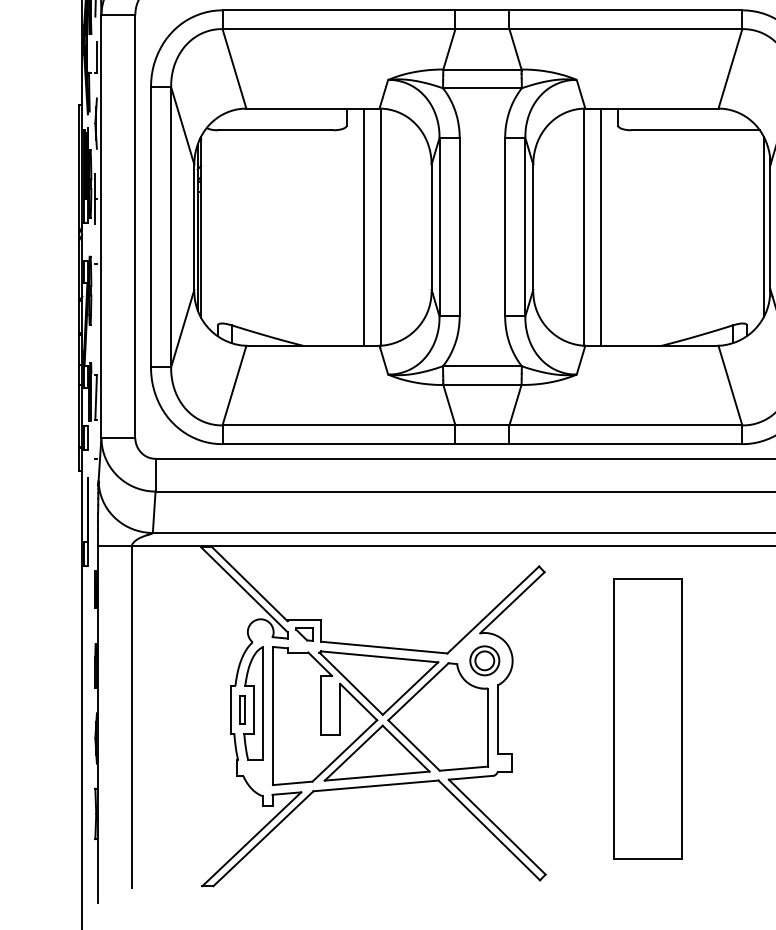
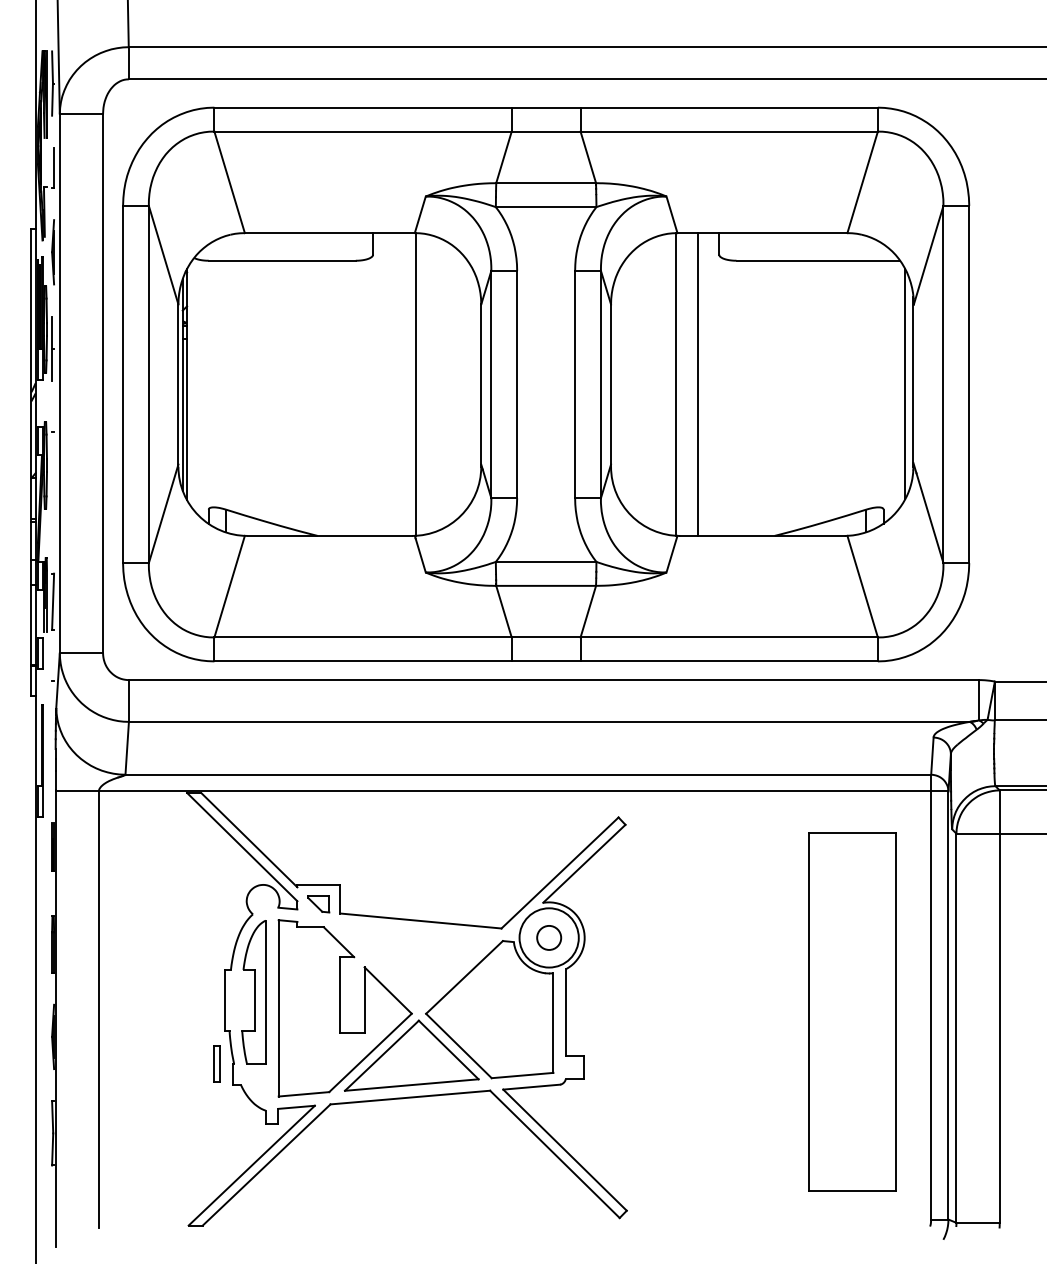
line: (363, 227) -> (394, 384), removed
circle: (484, 660) -> (548, 937), size x1.6
part: (378, 683) -> (413, 966), removed
part: (242, 709) -> (216, 1063), moved
part: (648, 718) -> (852, 1011), moved

